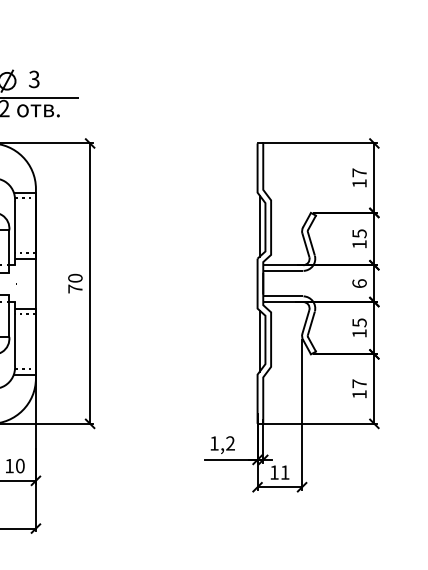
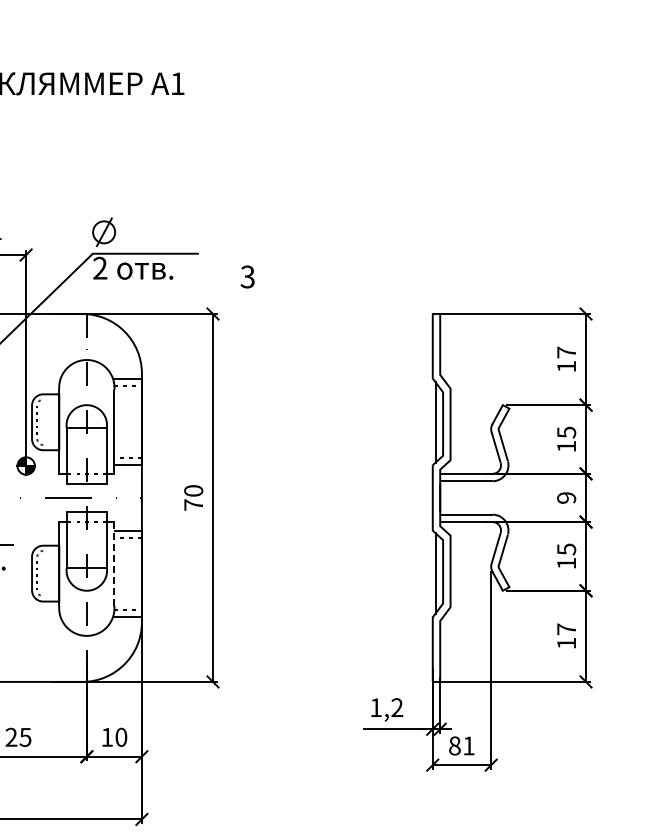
text: (34, 79) -> (247, 276), moved
text: (359, 283) -> (566, 497), 6 -> 9
line: (15, 333) -> (114, 563), solid -> dashed
text: (274, 472) -> (454, 745), 11 -> 81

